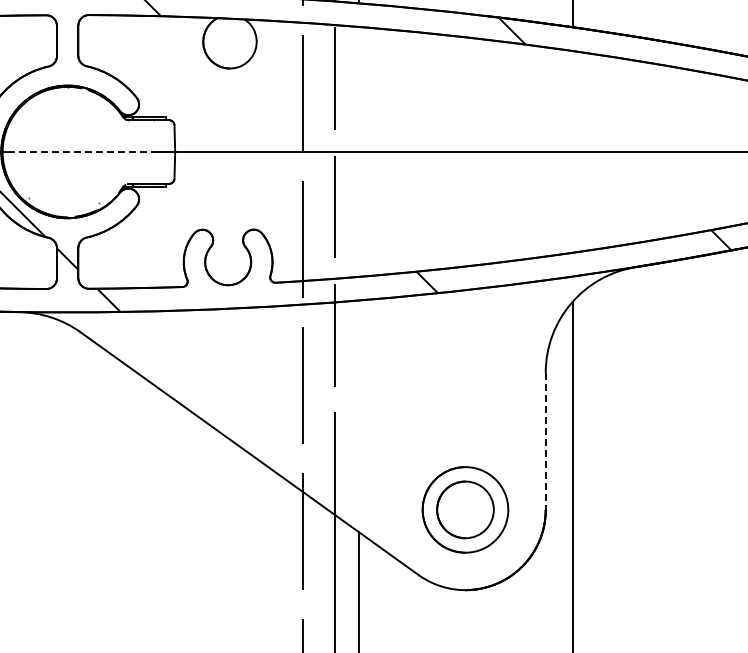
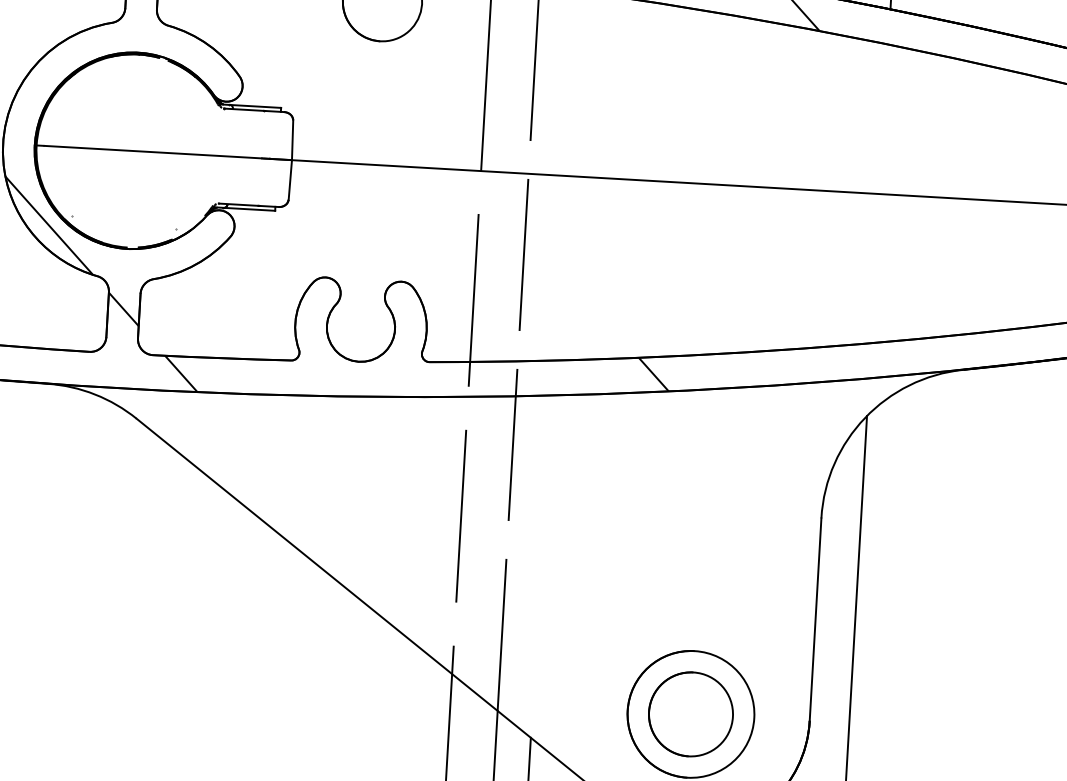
line: (81, 152) -> (153, 152), dashed -> solid
line: (545, 441) -> (815, 620), dashed -> solid

